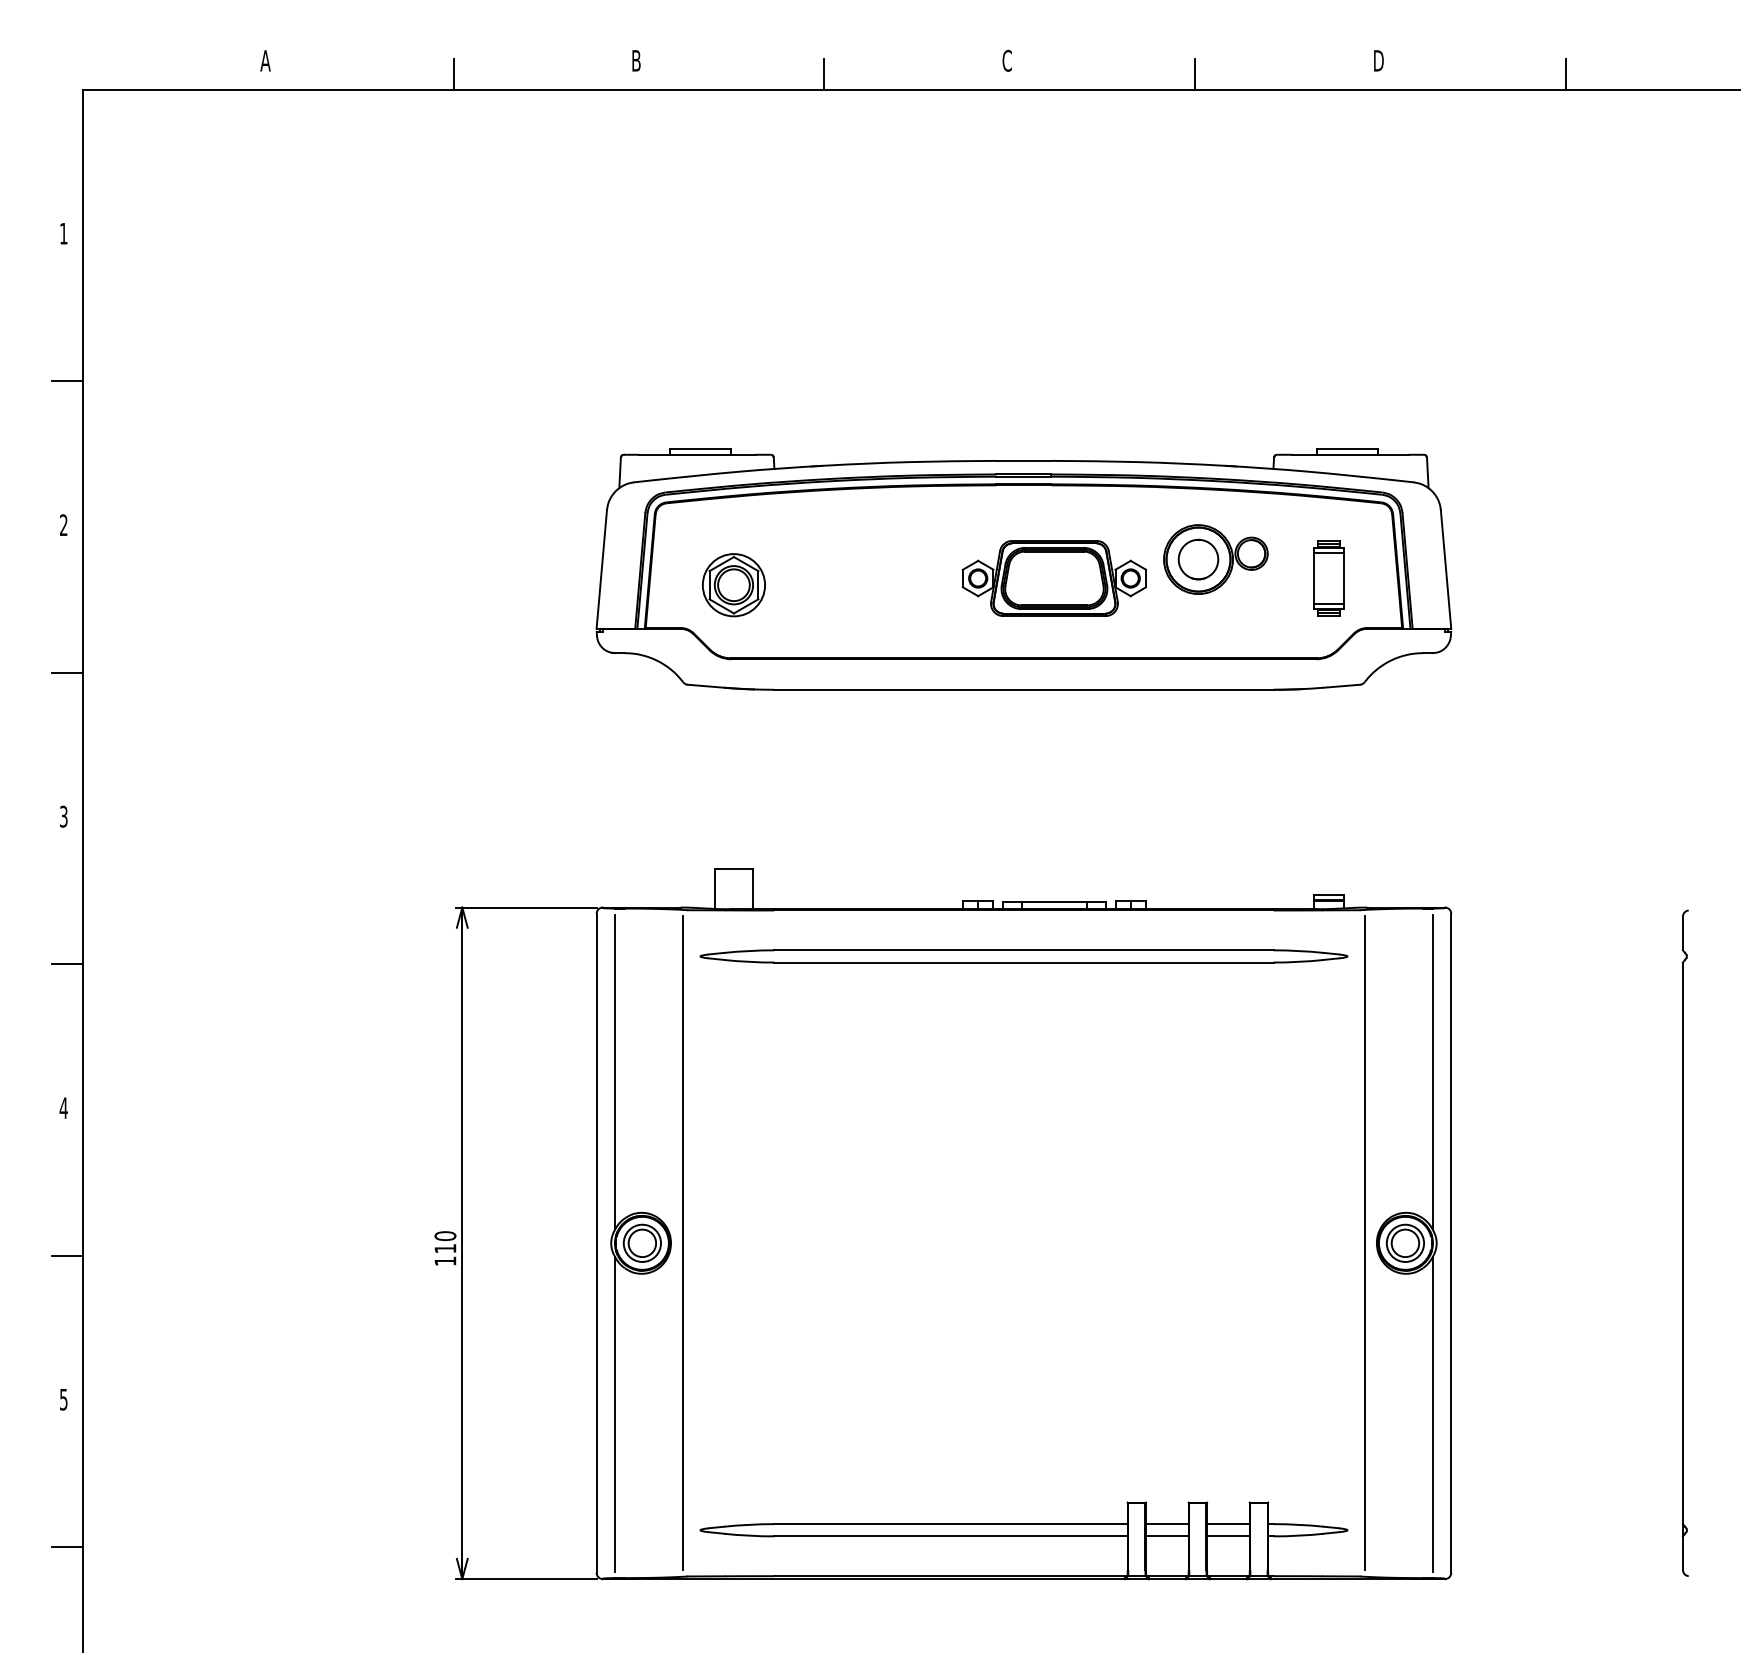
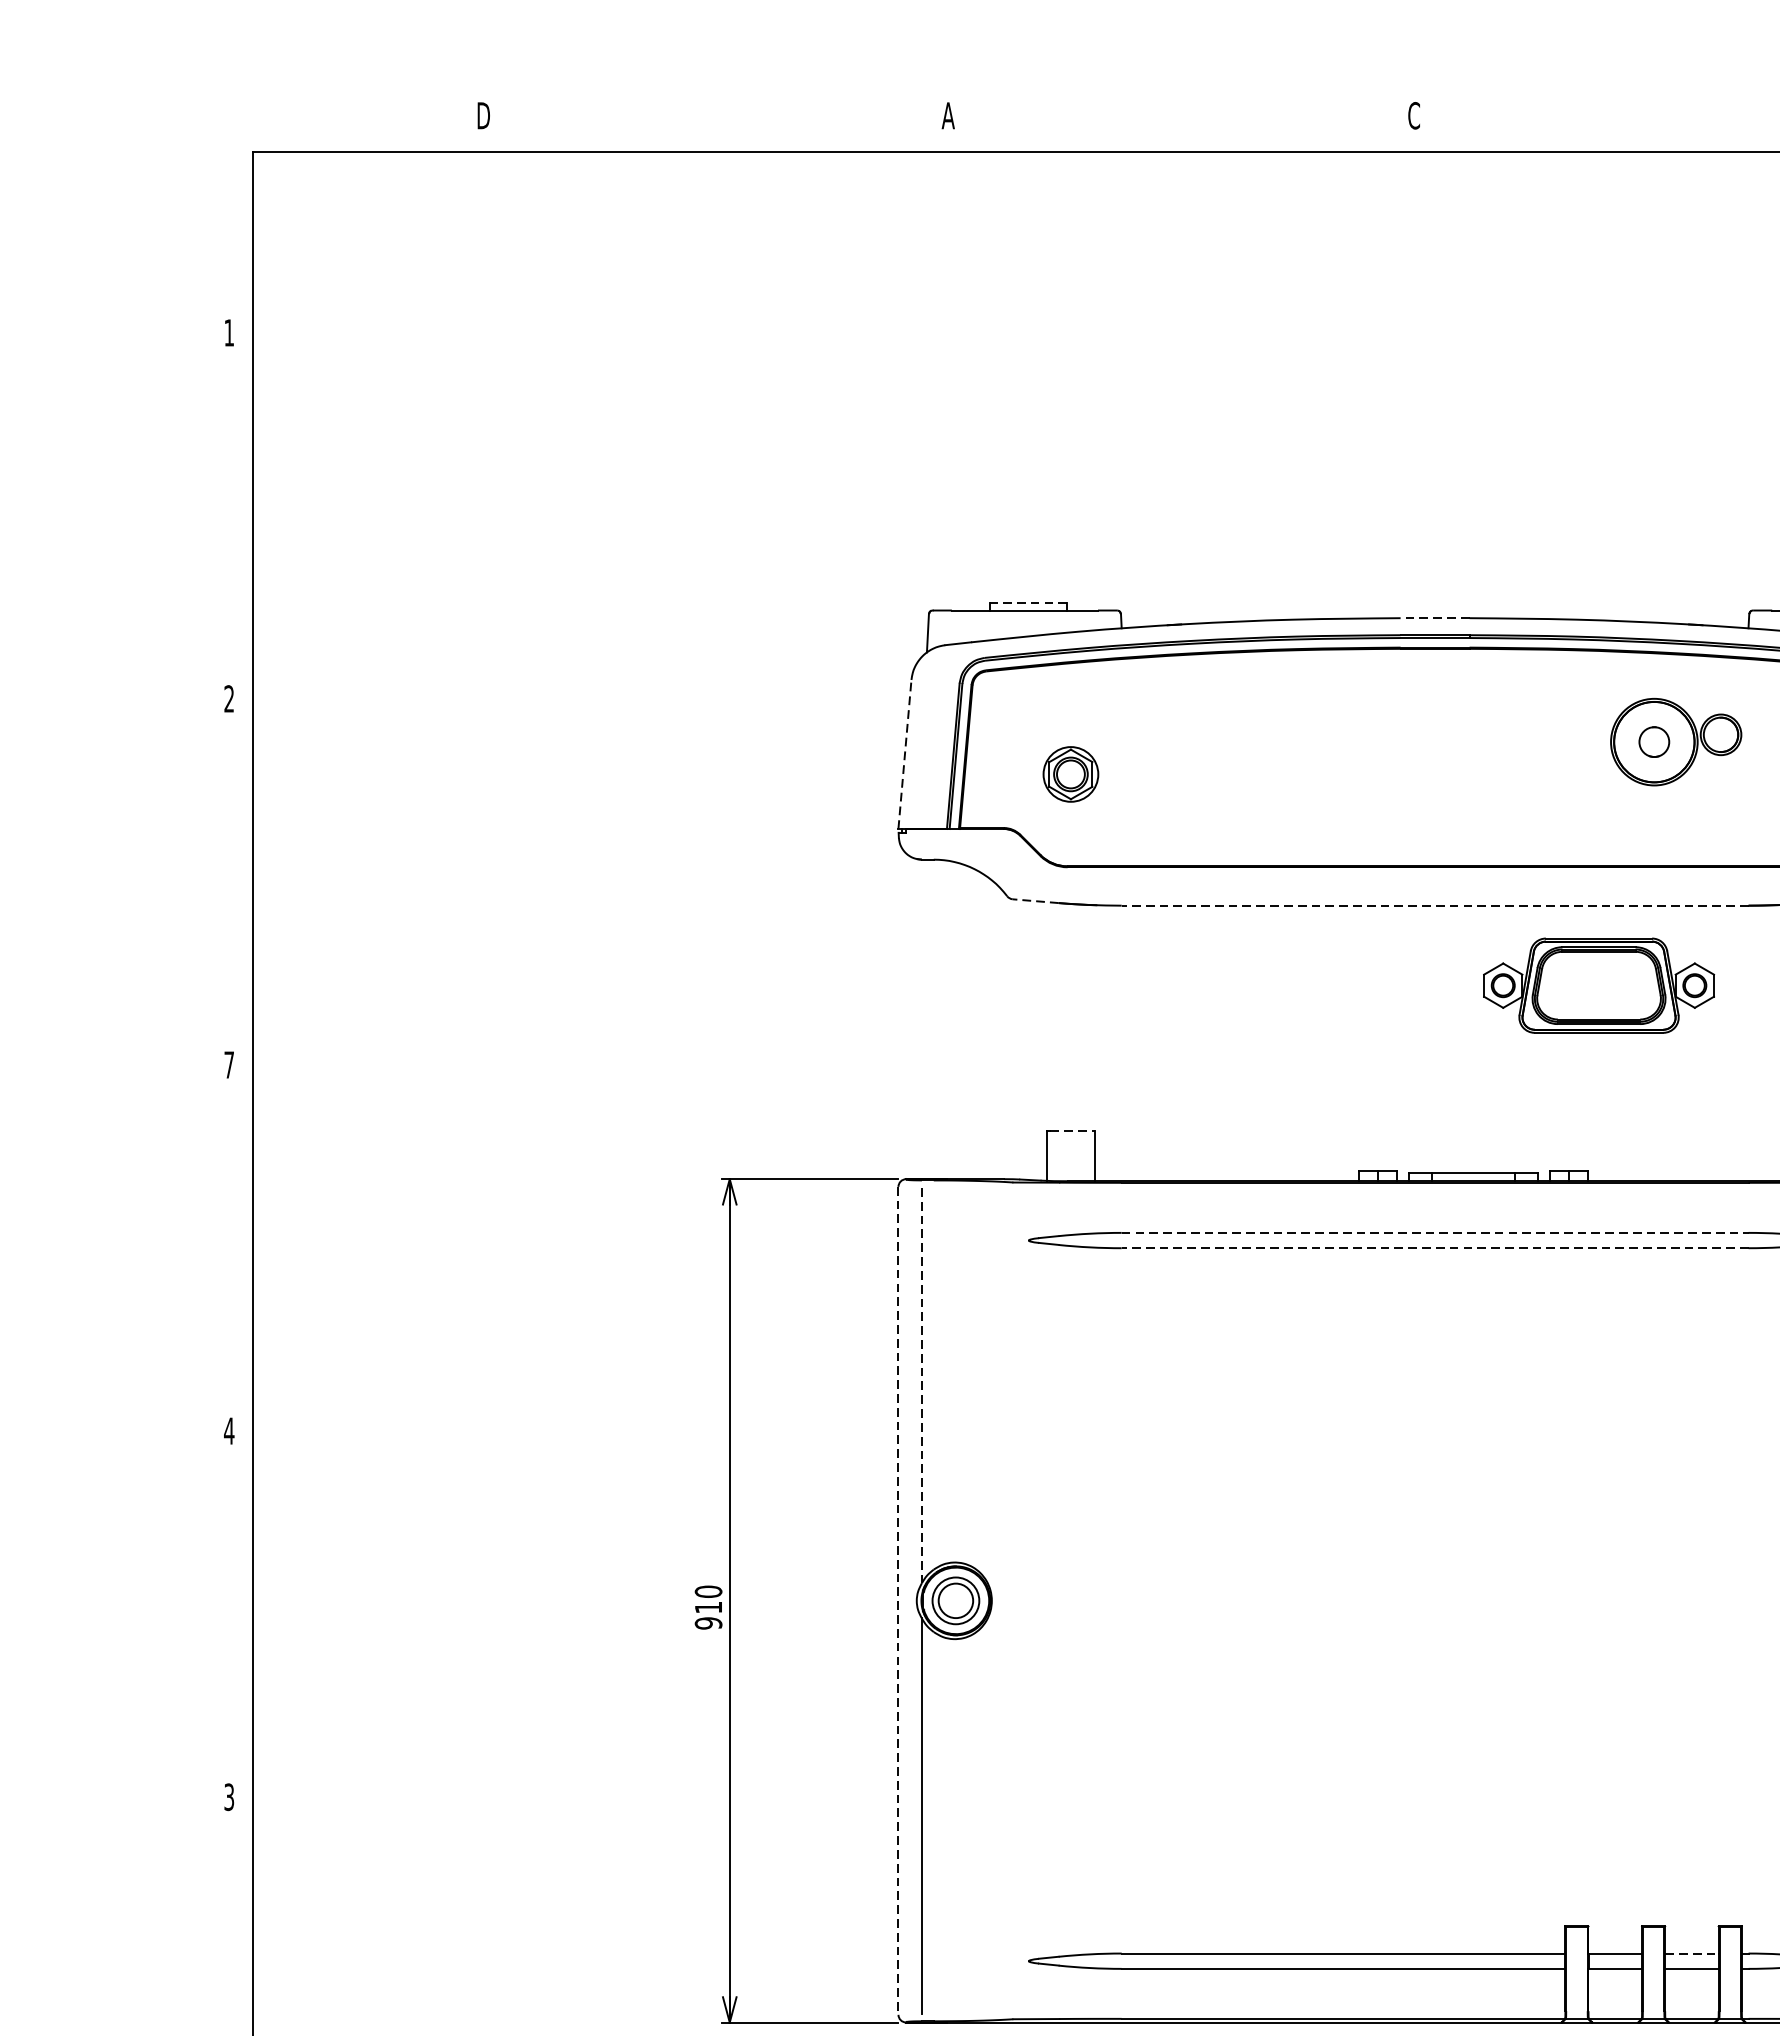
text: (265, 60) -> (482, 115), A -> D
text: (636, 60) -> (948, 115), B -> A
line: (453, 74) -> (718, 132), removed
line: (824, 74) -> (1184, 132), removed
line: (1195, 74) -> (1650, 132), removed
line: (67, 381) -> (233, 518), removed
line: (700, 448) -> (1028, 602), solid -> dashed
line: (1023, 460) -> (1434, 617), solid -> dashed
part: (1198, 559) -> (1654, 742), size x0.6
line: (601, 569) -> (904, 754), solid -> dashed
part: (1054, 578) -> (1599, 985), moved
part: (733, 585) -> (1070, 774), size x0.7
line: (67, 672) -> (233, 883), removed
line: (705, 686) -> (1035, 901), solid -> dashed
line: (1023, 689) -> (1434, 905), solid -> dashed
text: (63, 816) -> (228, 1064), 3 -> 7
line: (735, 868) -> (1072, 1130), solid -> dashed
line: (1023, 950) -> (1434, 1233), solid -> dashed
line: (1023, 962) -> (1434, 1248), solid -> dashed
line: (67, 964) -> (233, 1250), removed
line: (615, 1072) -> (922, 1386), solid -> dashed
line: (596, 1243) -> (898, 1601), solid -> dashed
line: (683, 1243) -> (1007, 1601), removed
line: (67, 1255) -> (233, 1616), removed
text: (445, 1261) -> (708, 1623), 110 -> 910
text: (63, 1398) -> (228, 1795), 5 -> 3
line: (1228, 1524) -> (1692, 1953), solid -> dashed
line: (67, 1547) -> (233, 1982), removed

